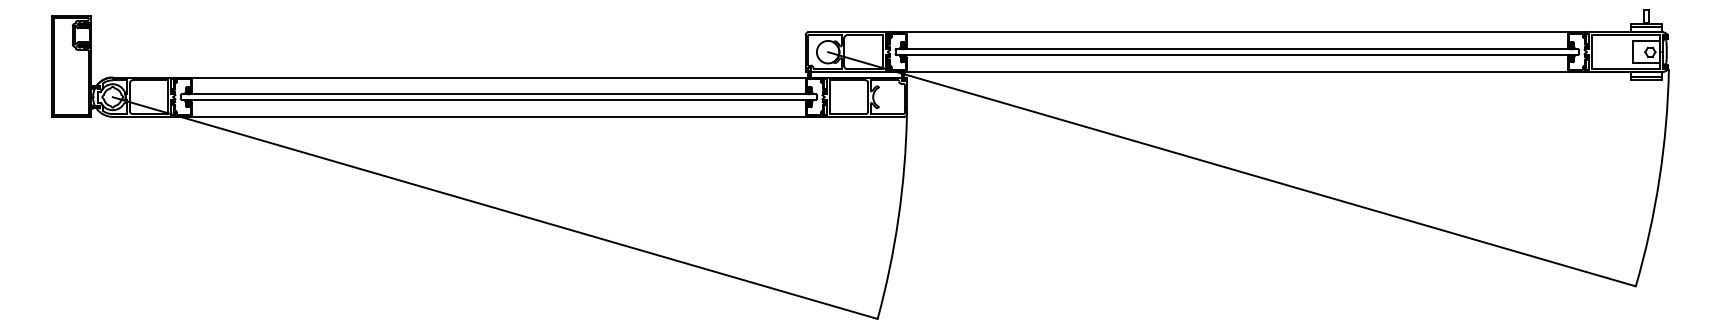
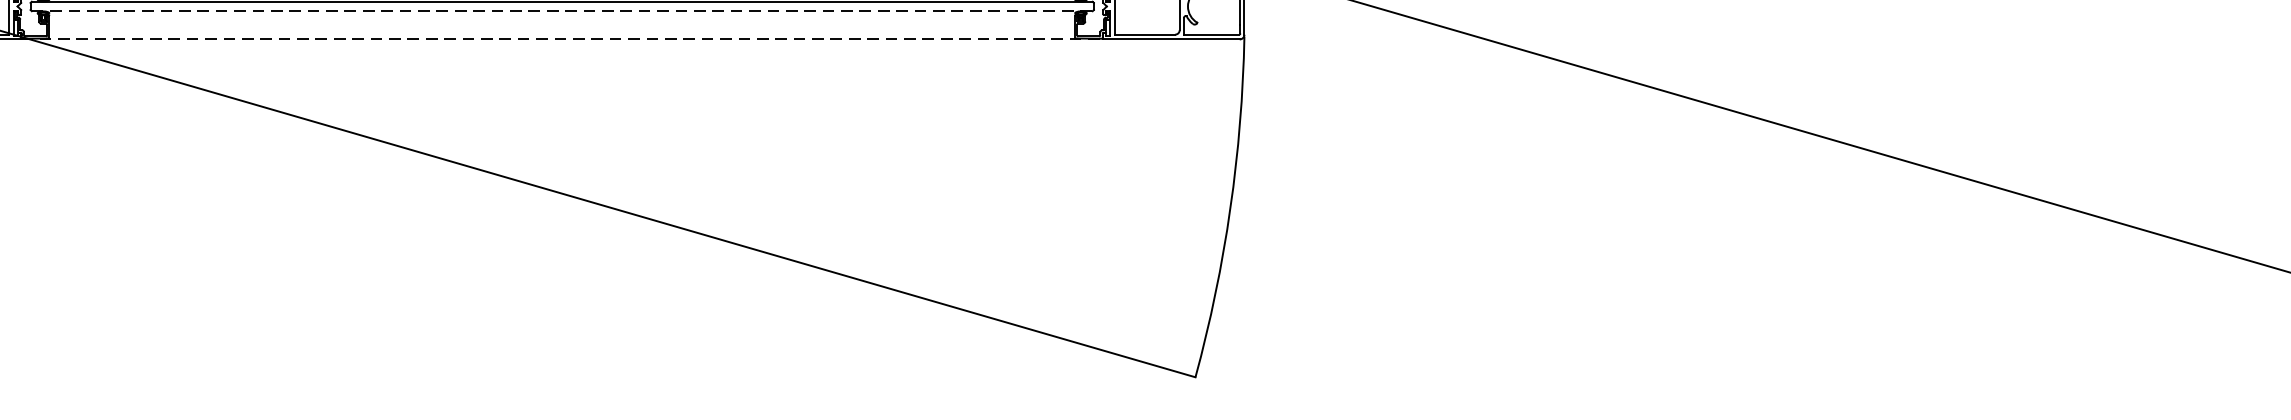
line: (499, 100) -> (563, 11), solid -> dashed
line: (498, 116) -> (561, 38), solid -> dashed

